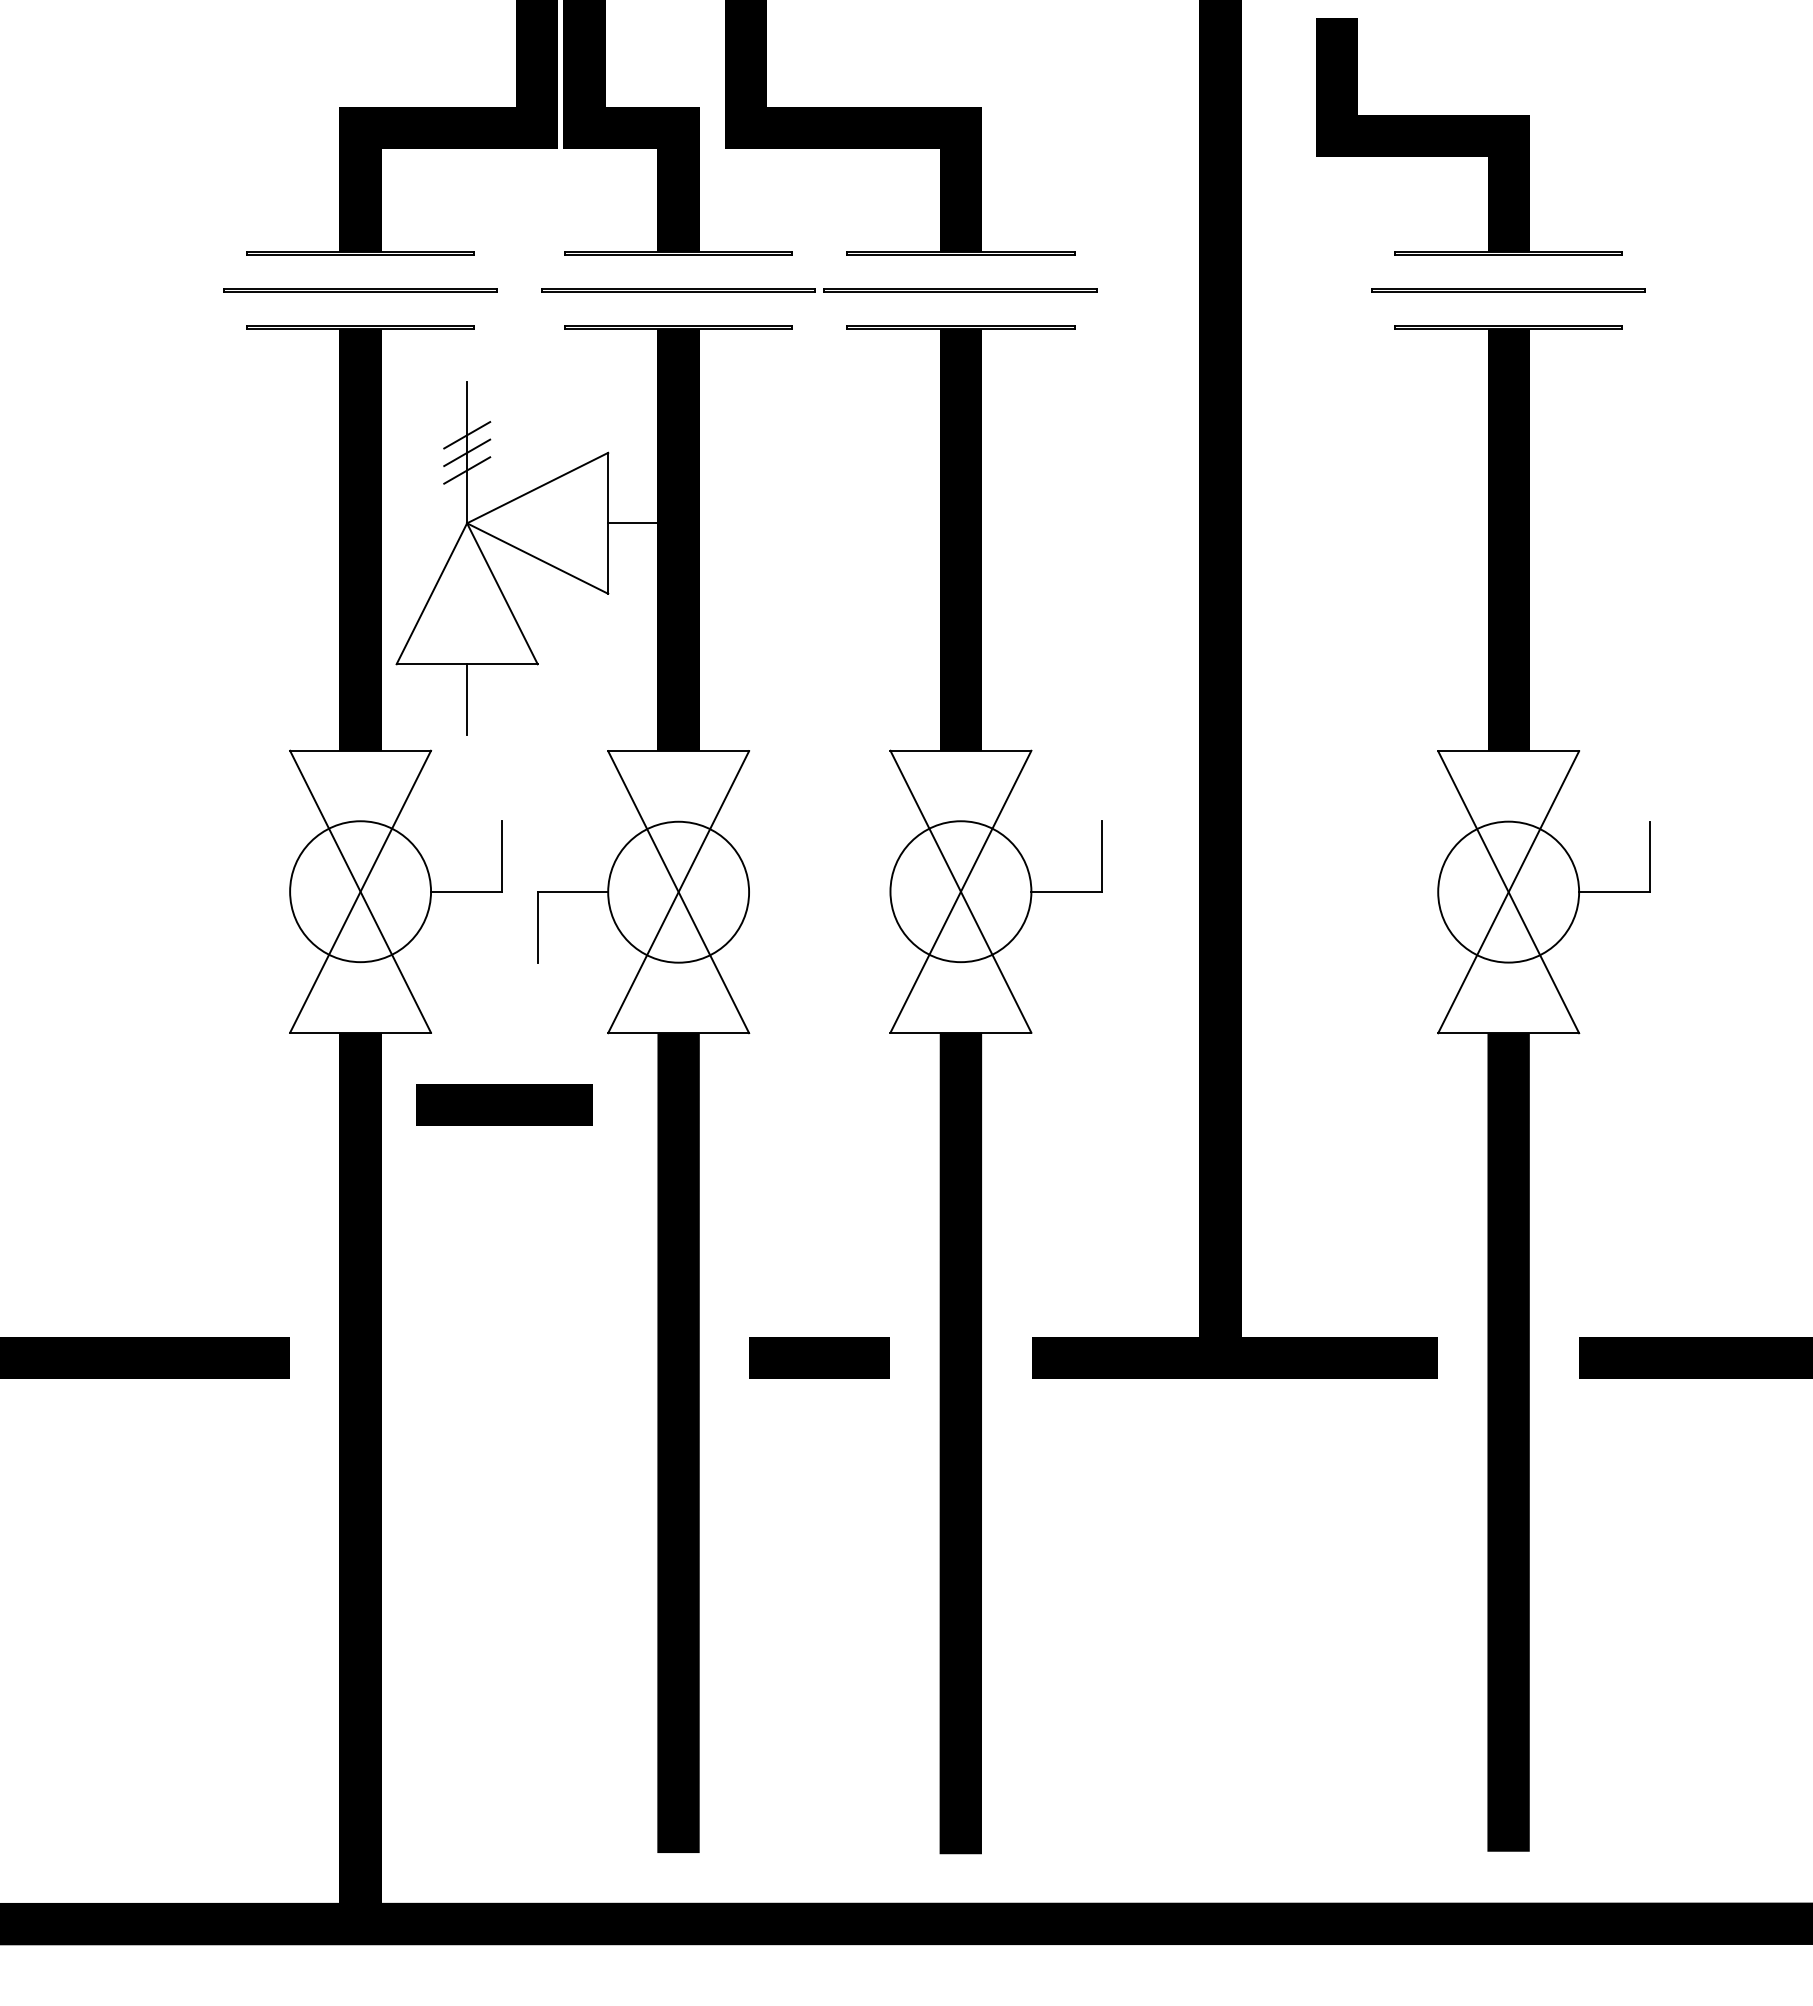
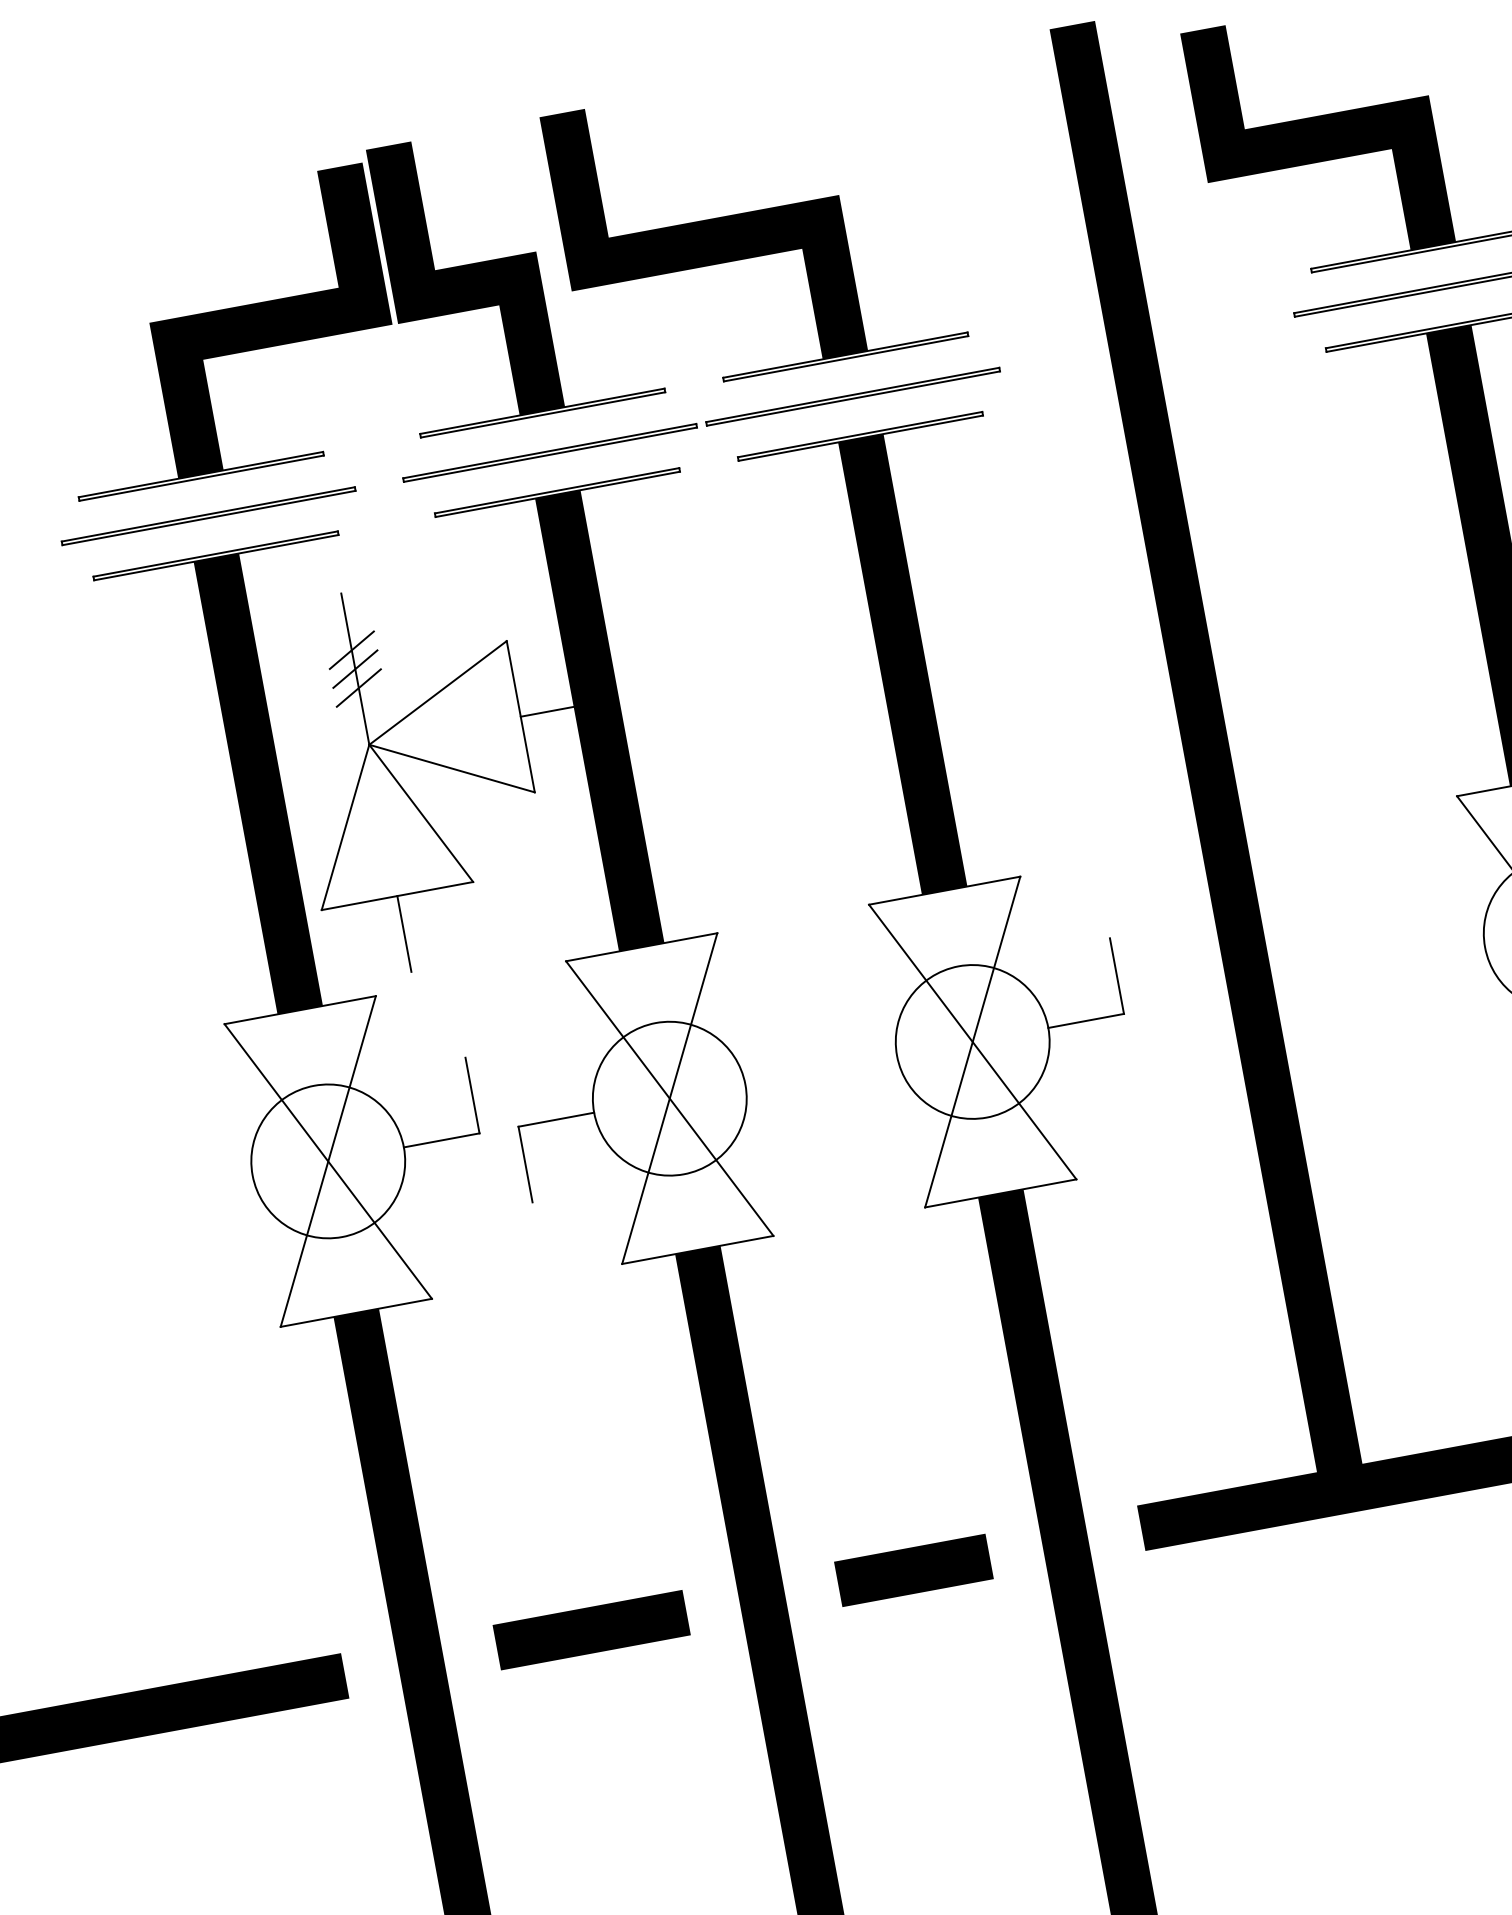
line: (504, 1104) -> (591, 1629), moved

